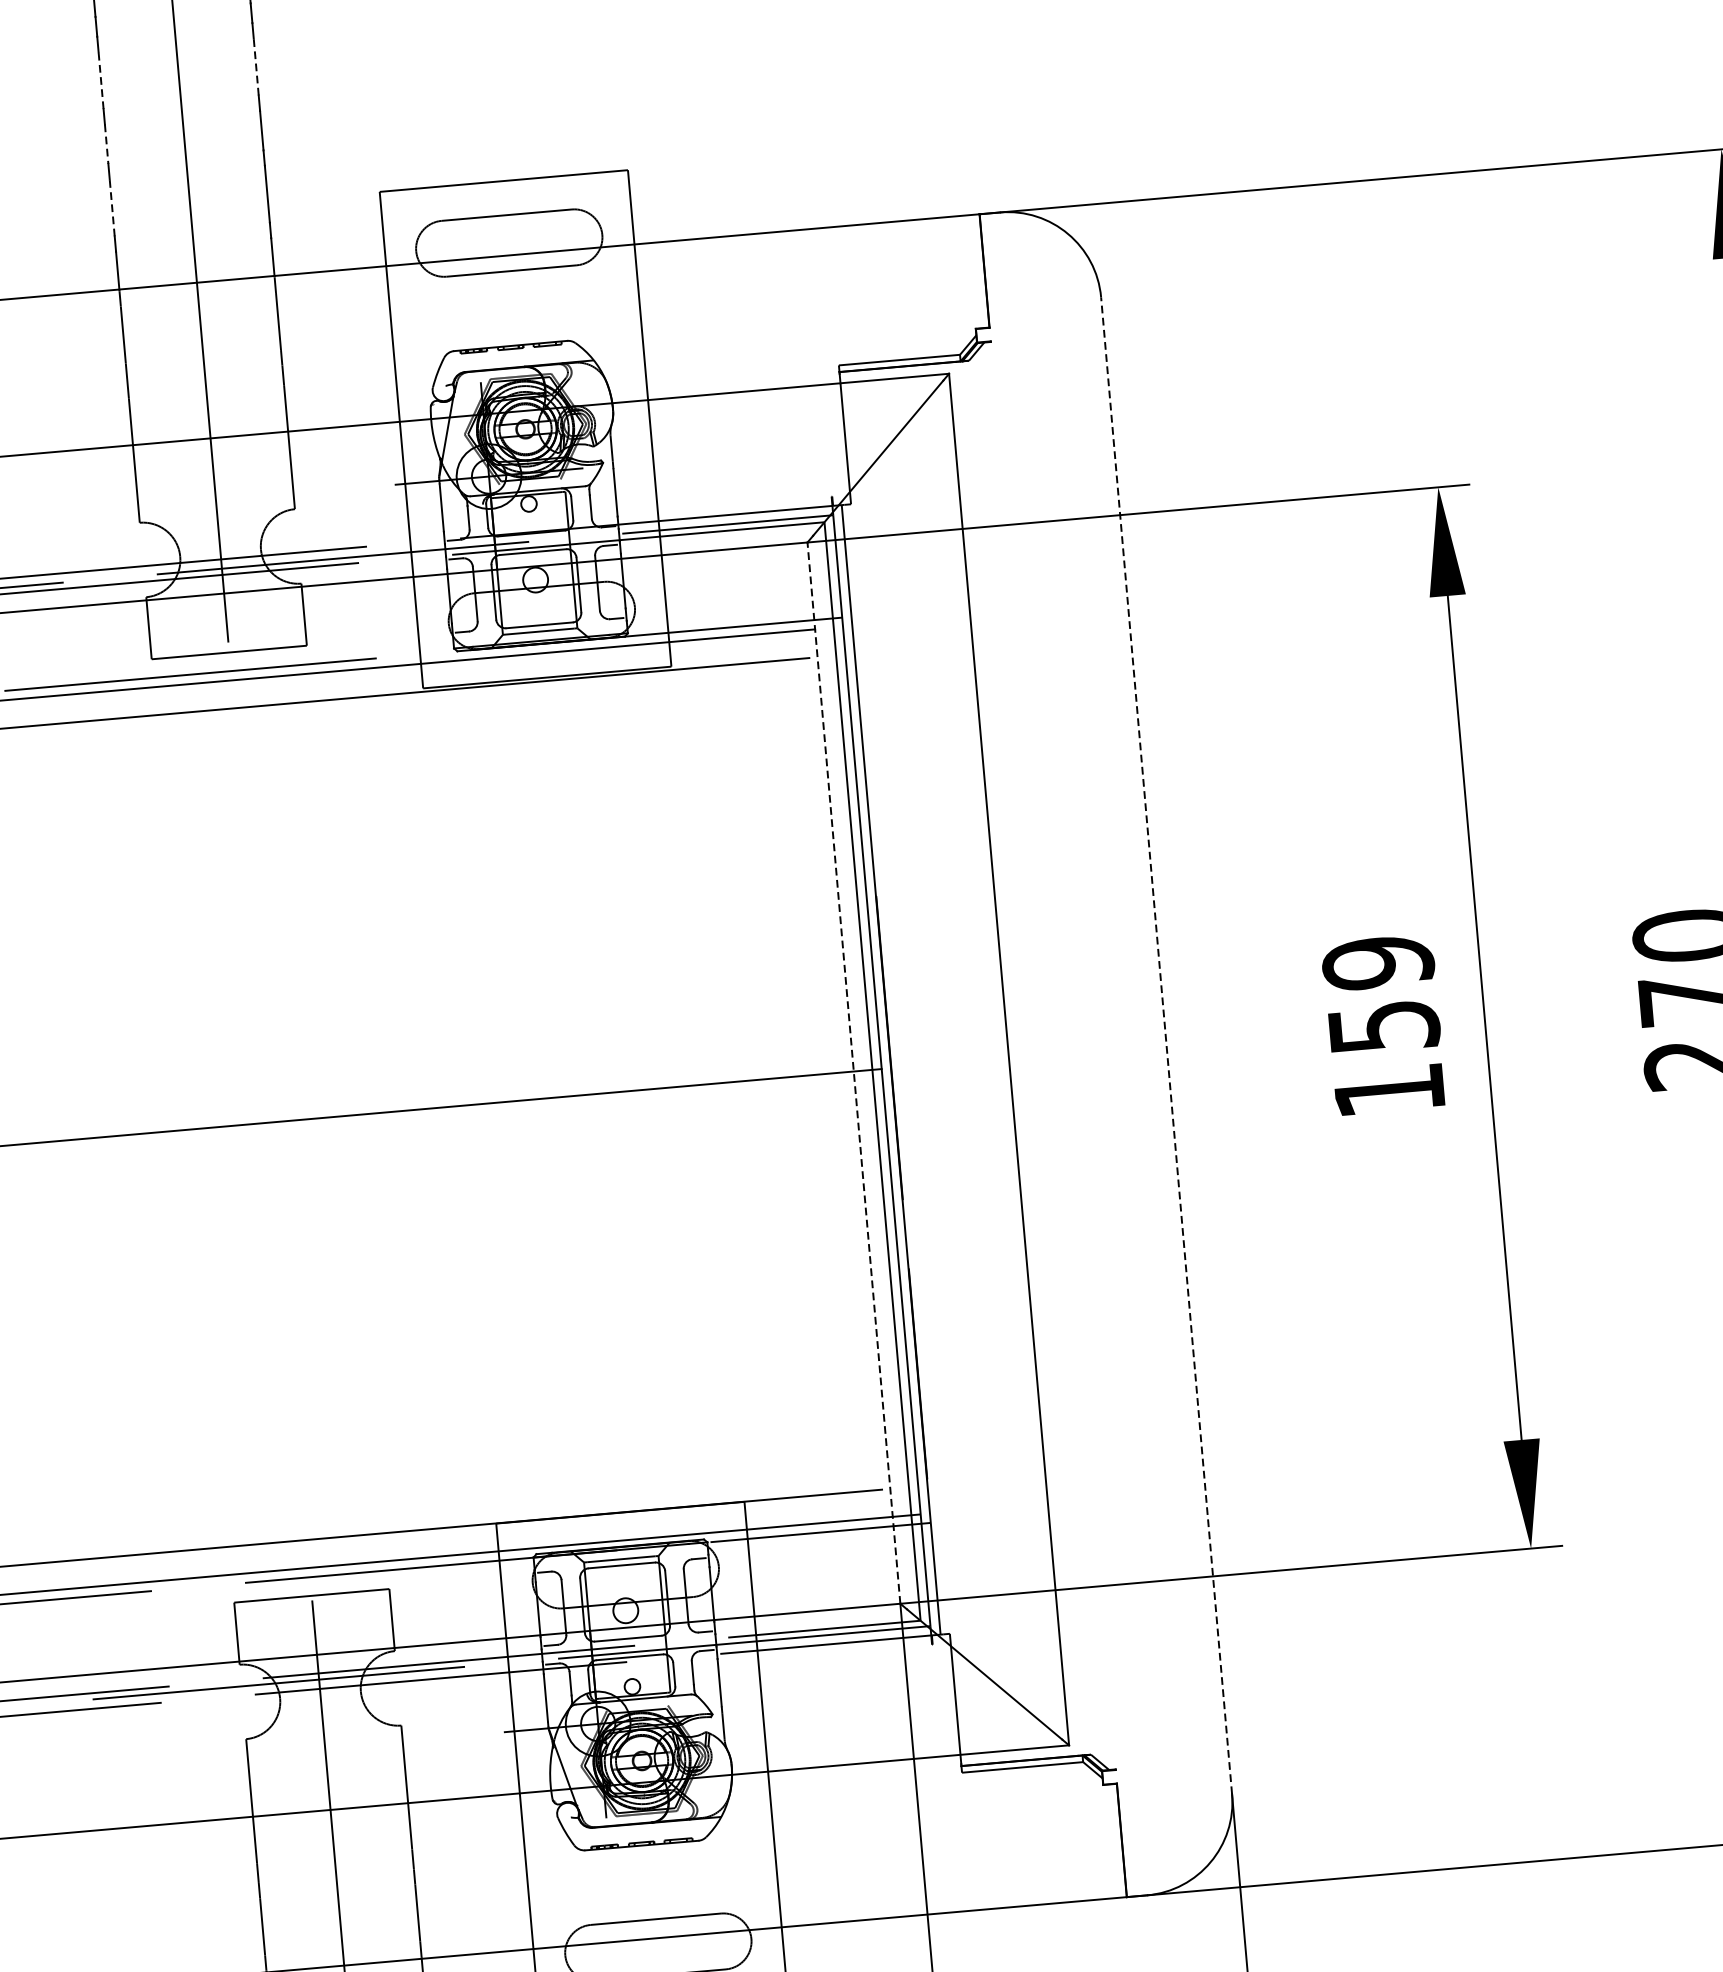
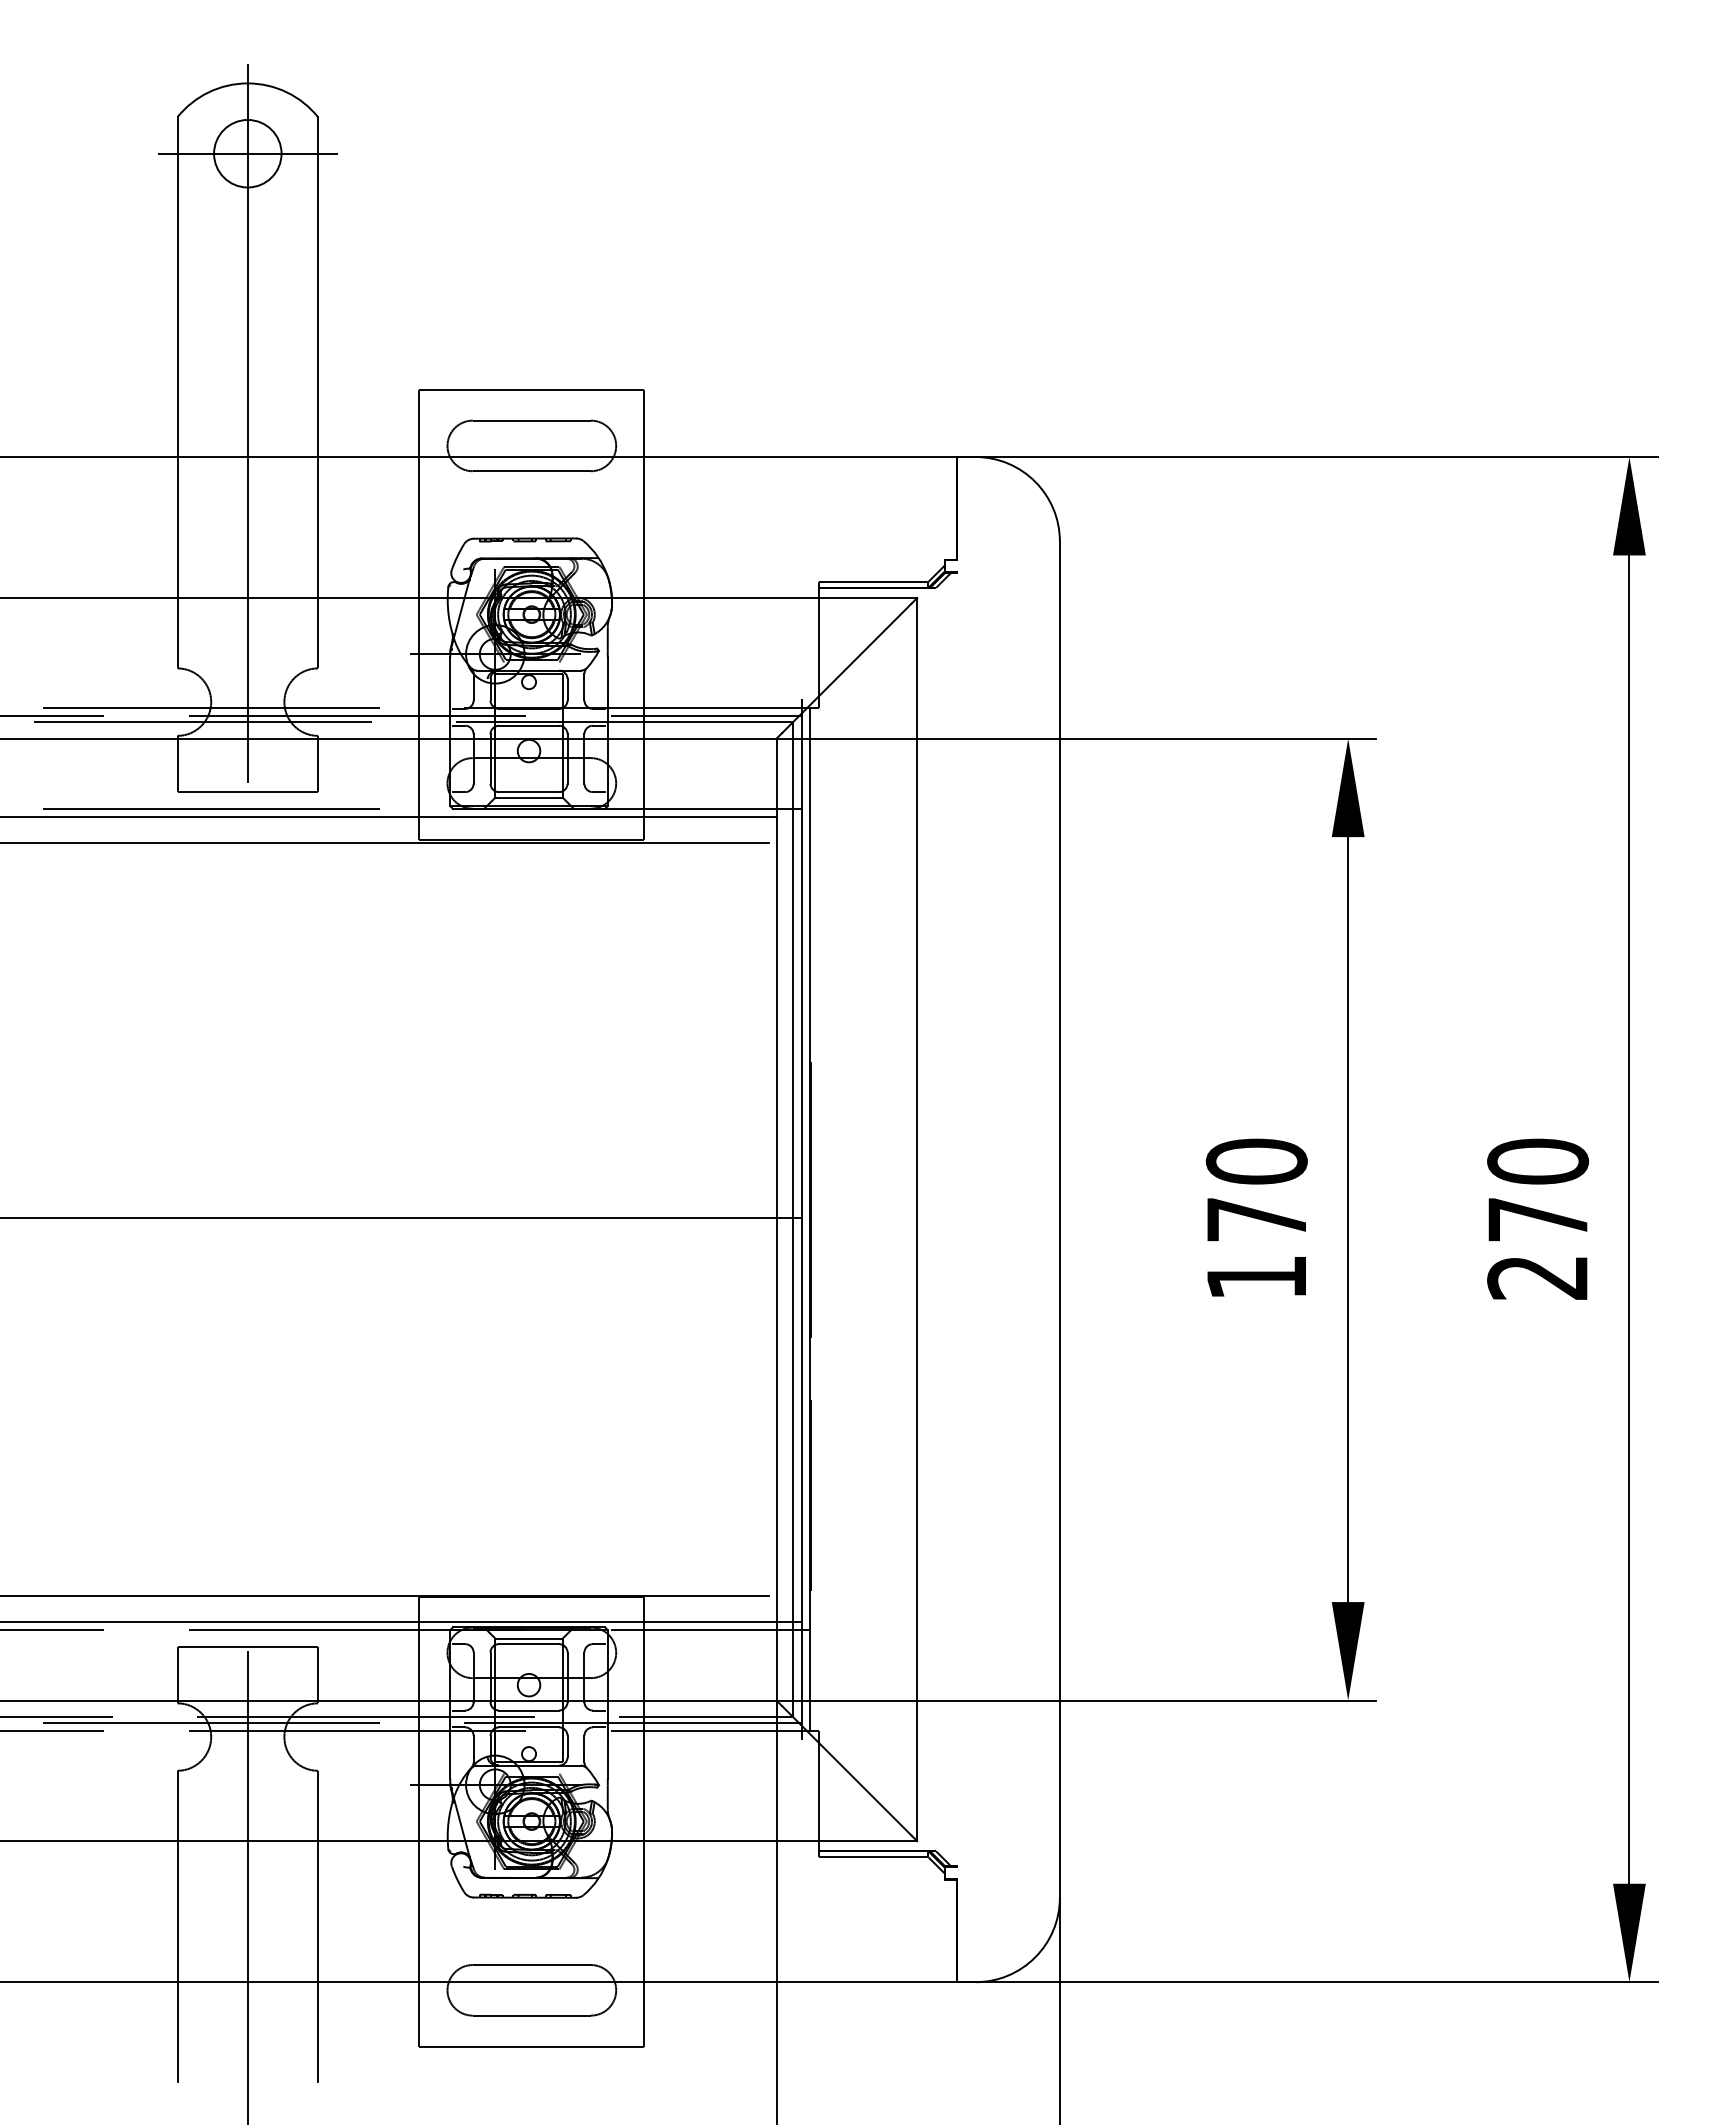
line: (256, 66) -> (318, 267), dashed -> solid
line: (101, 80) -> (177, 267), dashed -> solid
line: (106, 144) -> (177, 325), dashed -> solid
line: (112, 207) -> (177, 382), dashed -> solid
text: (1380, 993) -> (1256, 1189), 159 -> 170
line: (1166, 1045) -> (1059, 1219), dashed -> solid
line: (853, 1073) -> (776, 1219), dashed -> solid

